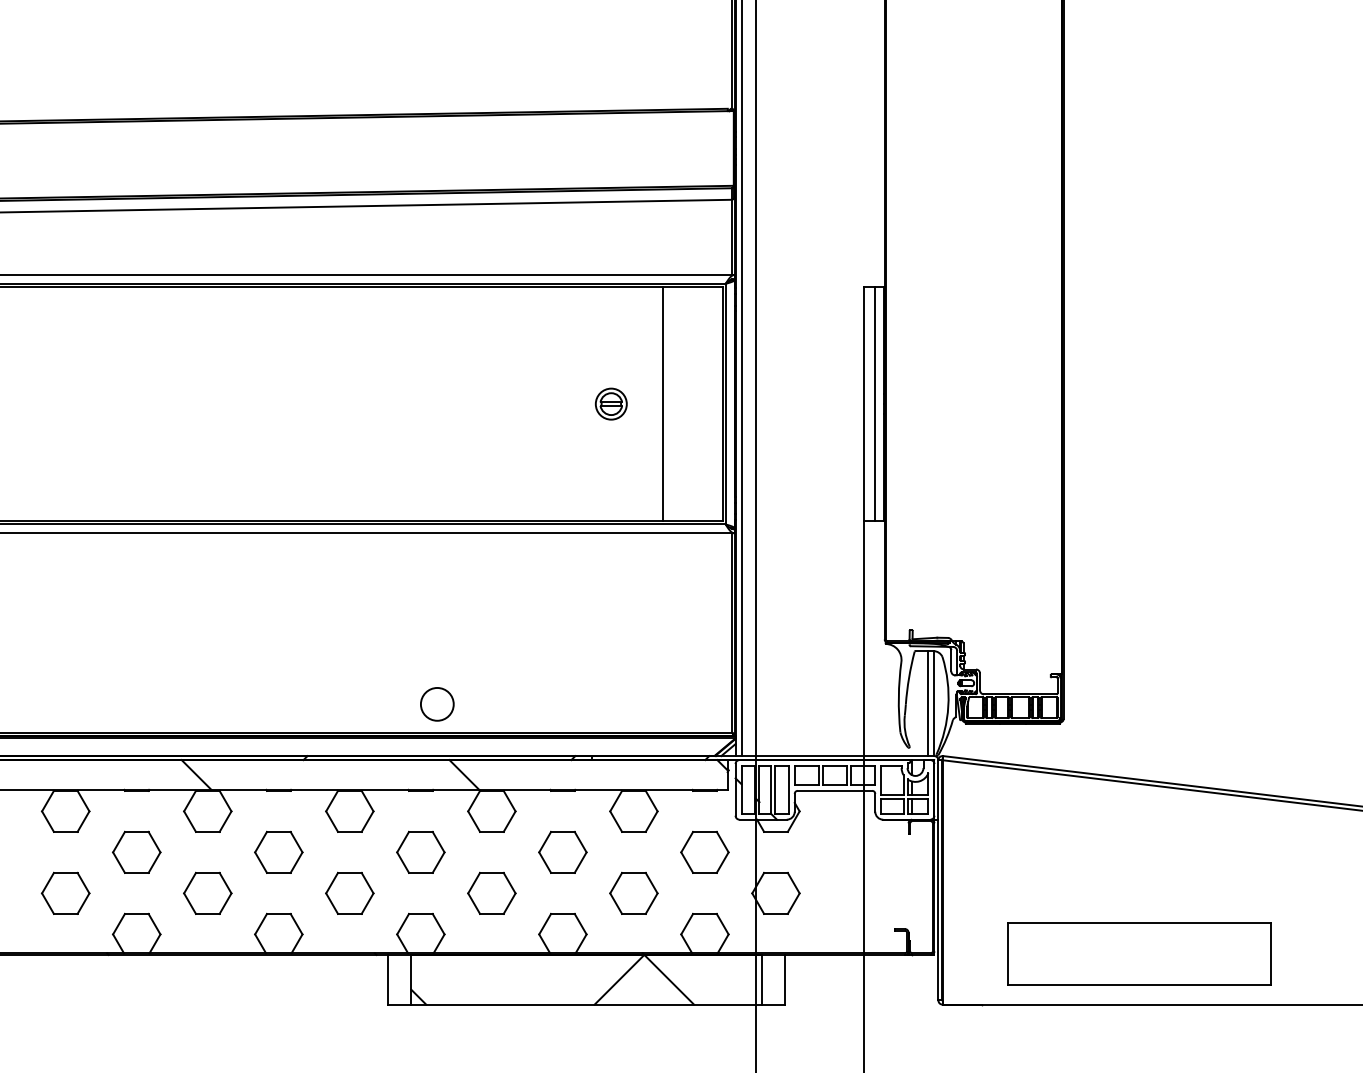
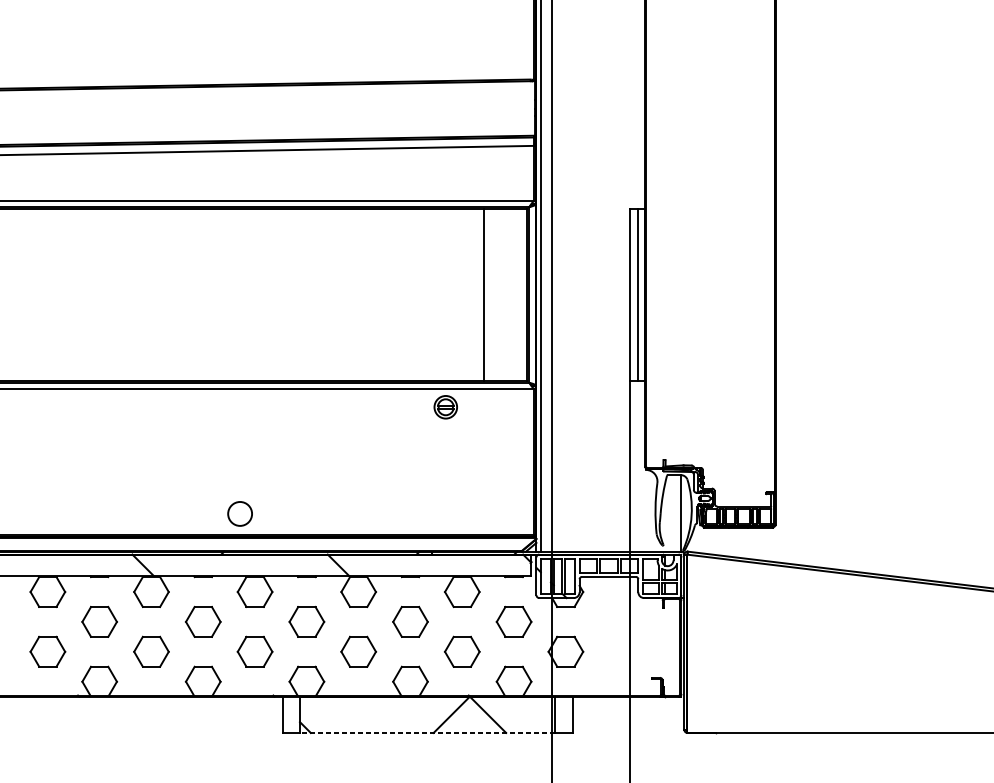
part: (610, 403) -> (445, 406), moved
line: (928, 703) -> (677, 513), removed
circle: (437, 704) -> (240, 514), moved
part: (1139, 953) -> (831, 695), removed
line: (585, 1004) -> (426, 732), solid -> dashed

